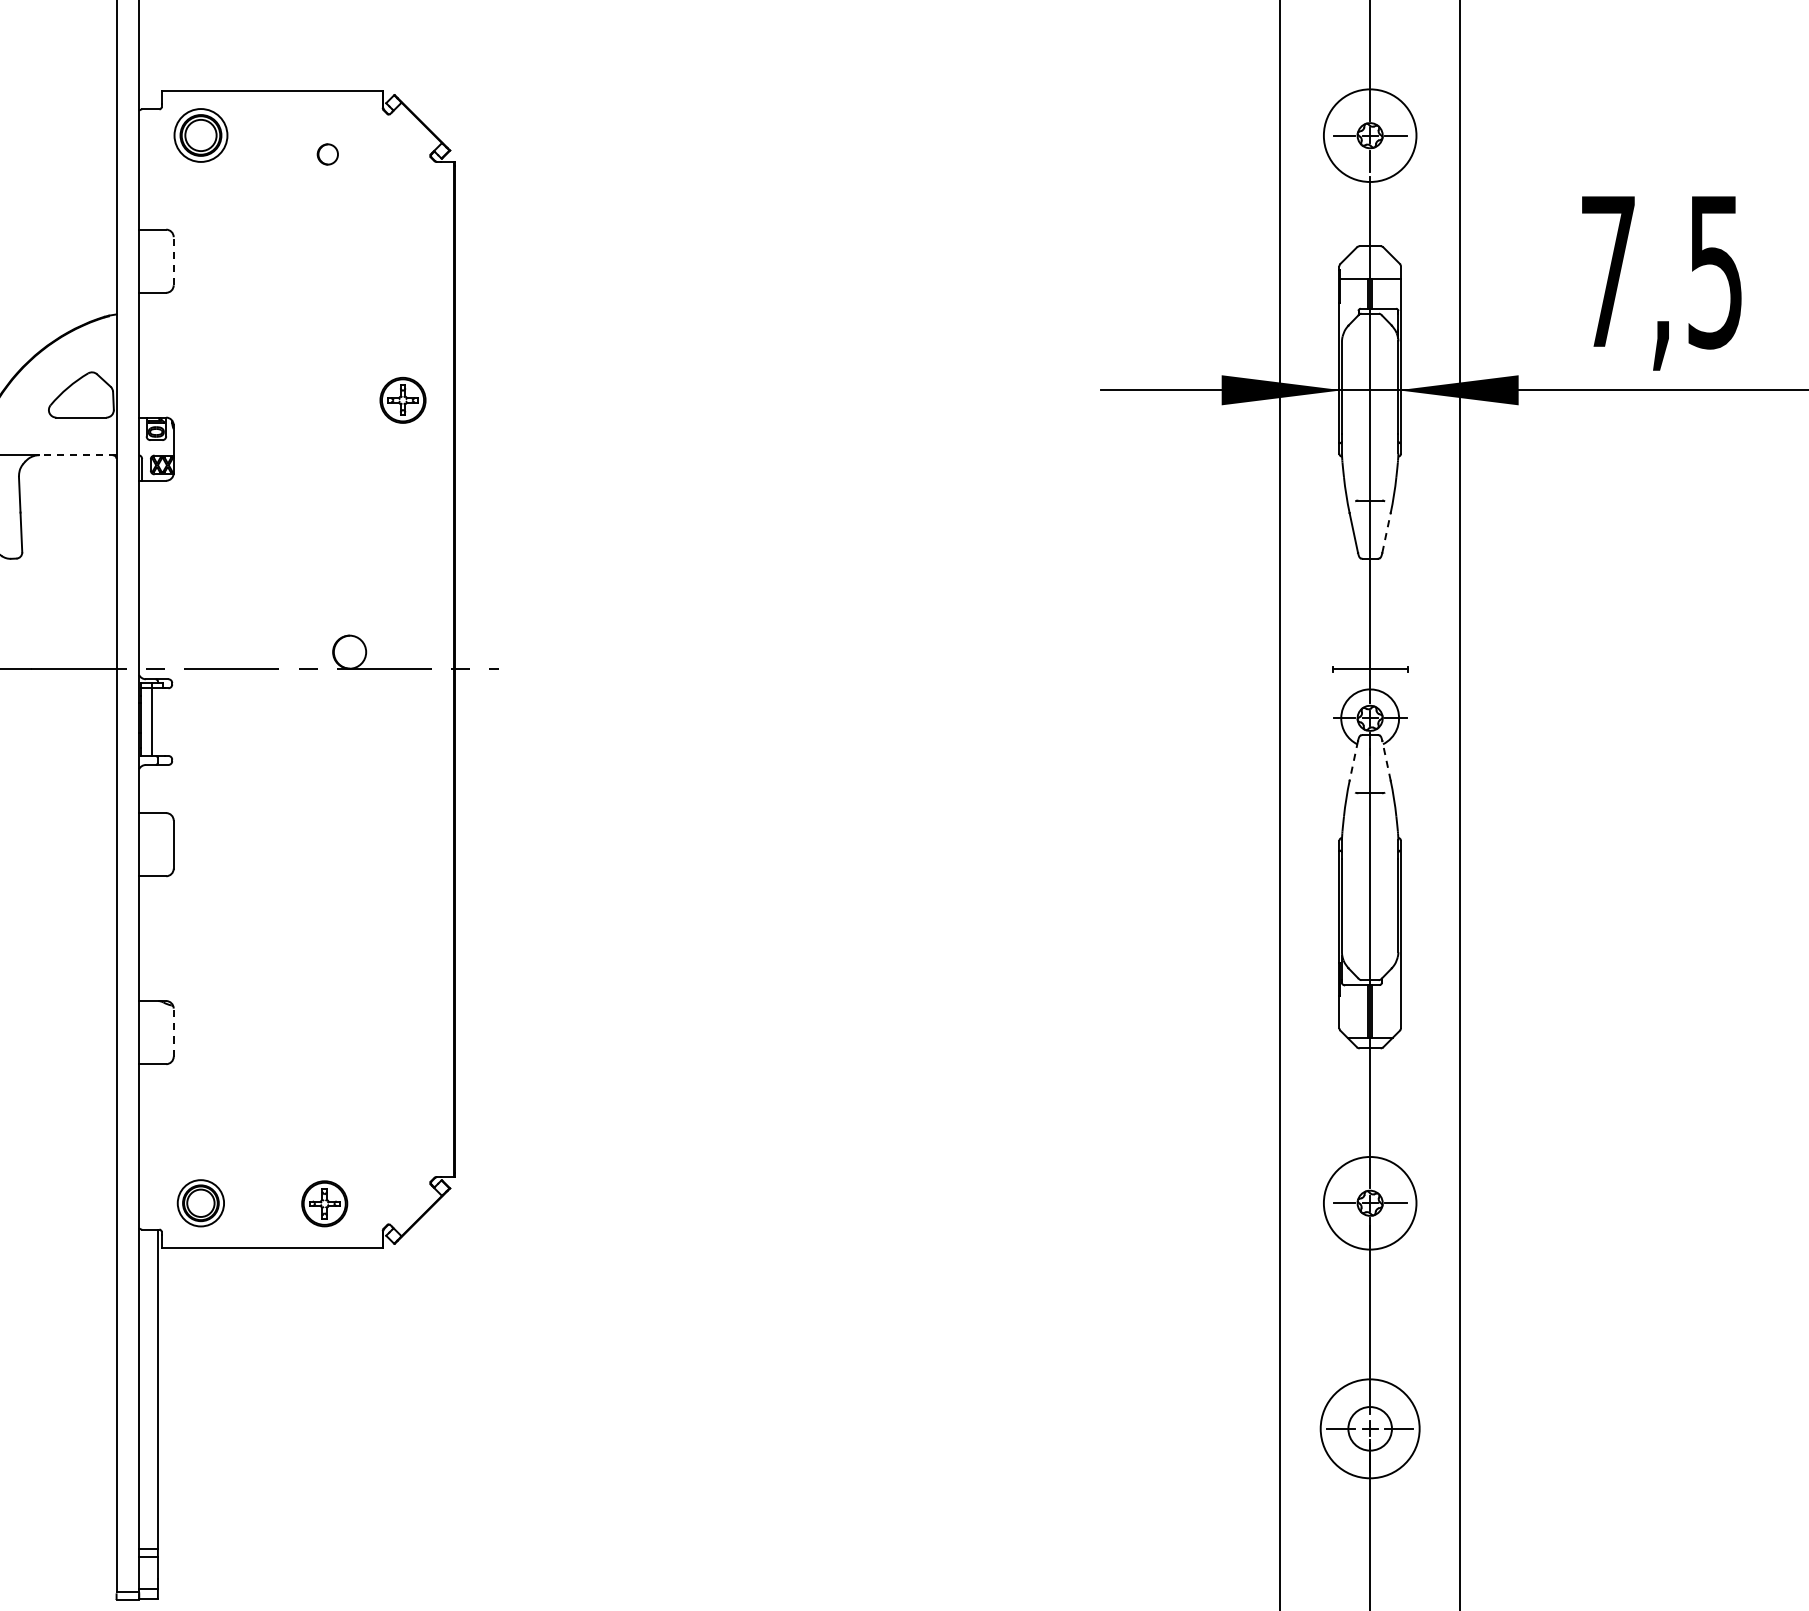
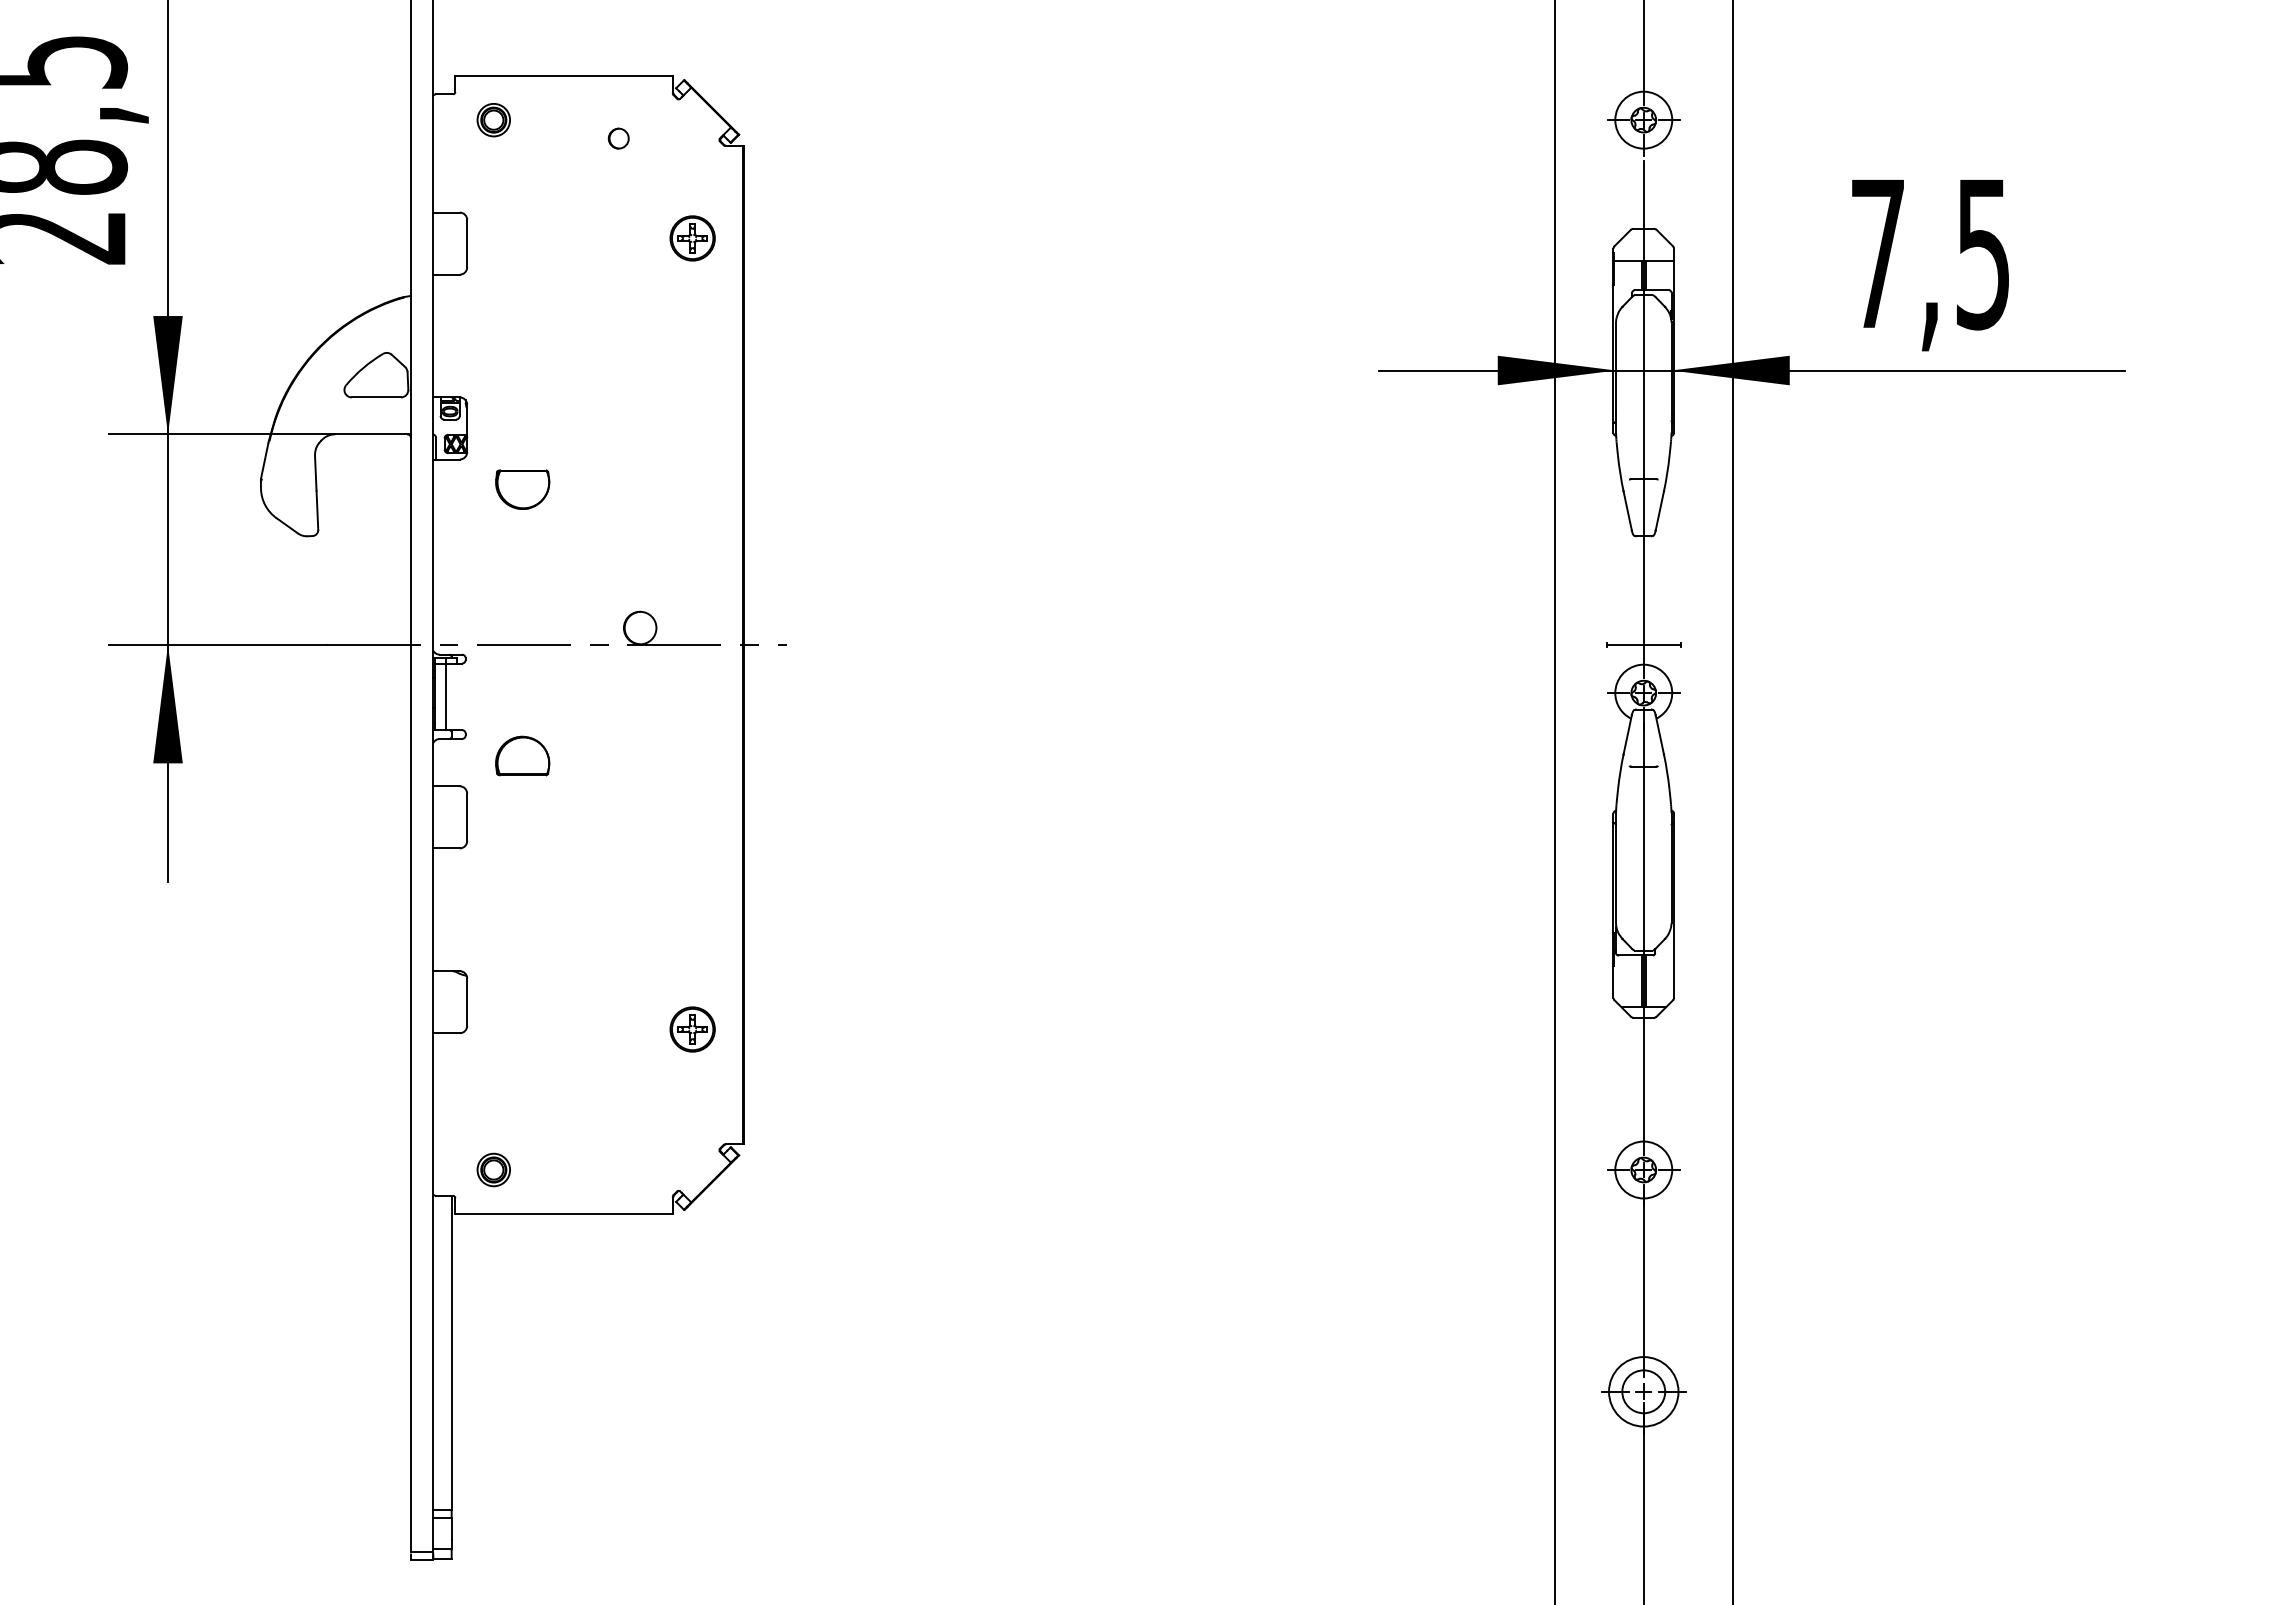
circle: (1369, 135) -> (1643, 119), size x0.62
part: (200, 136) -> (493, 120), size x0.62
line: (174, 261) -> (467, 243), dashed -> solid
part: (402, 400) -> (692, 238), moved
line: (78, 455) -> (373, 434), dashed -> solid
part: (229, 511) -> (522, 489), added
line: (1386, 532) -> (1659, 510), dashed -> solid
line: (1353, 760) -> (1627, 734), dashed -> solid
line: (1386, 760) -> (1659, 734), dashed -> solid
part: (229, 781) -> (522, 755), added
line: (174, 1032) -> (467, 1002), dashed -> solid
part: (200, 1202) -> (493, 1169), size x0.71
circle: (1369, 1202) -> (1643, 1169), size x0.62
part: (324, 1203) -> (692, 1029), moved
circle: (1369, 1428) -> (1643, 1391), size x0.71

